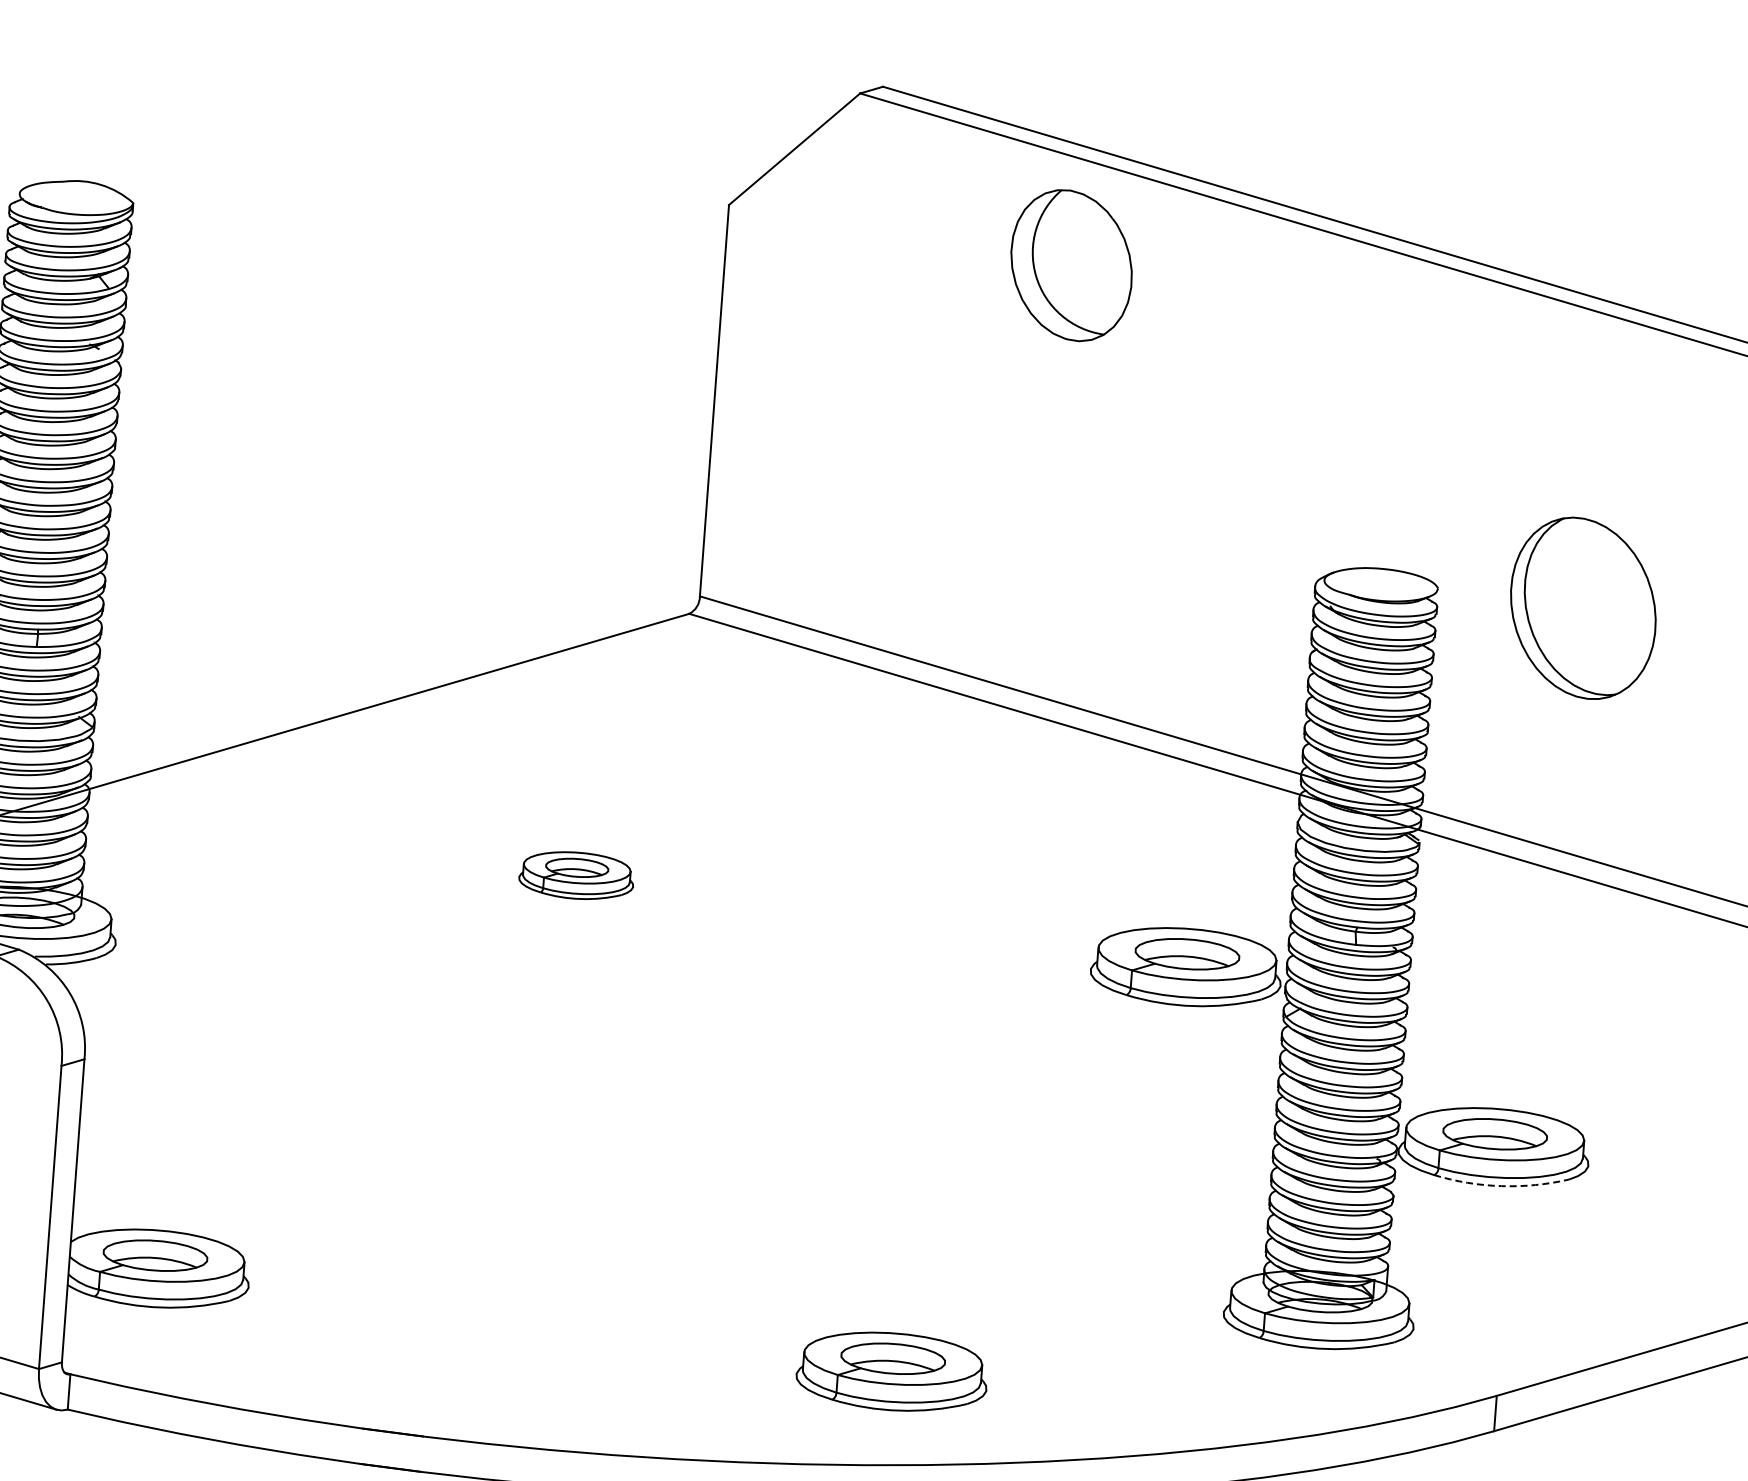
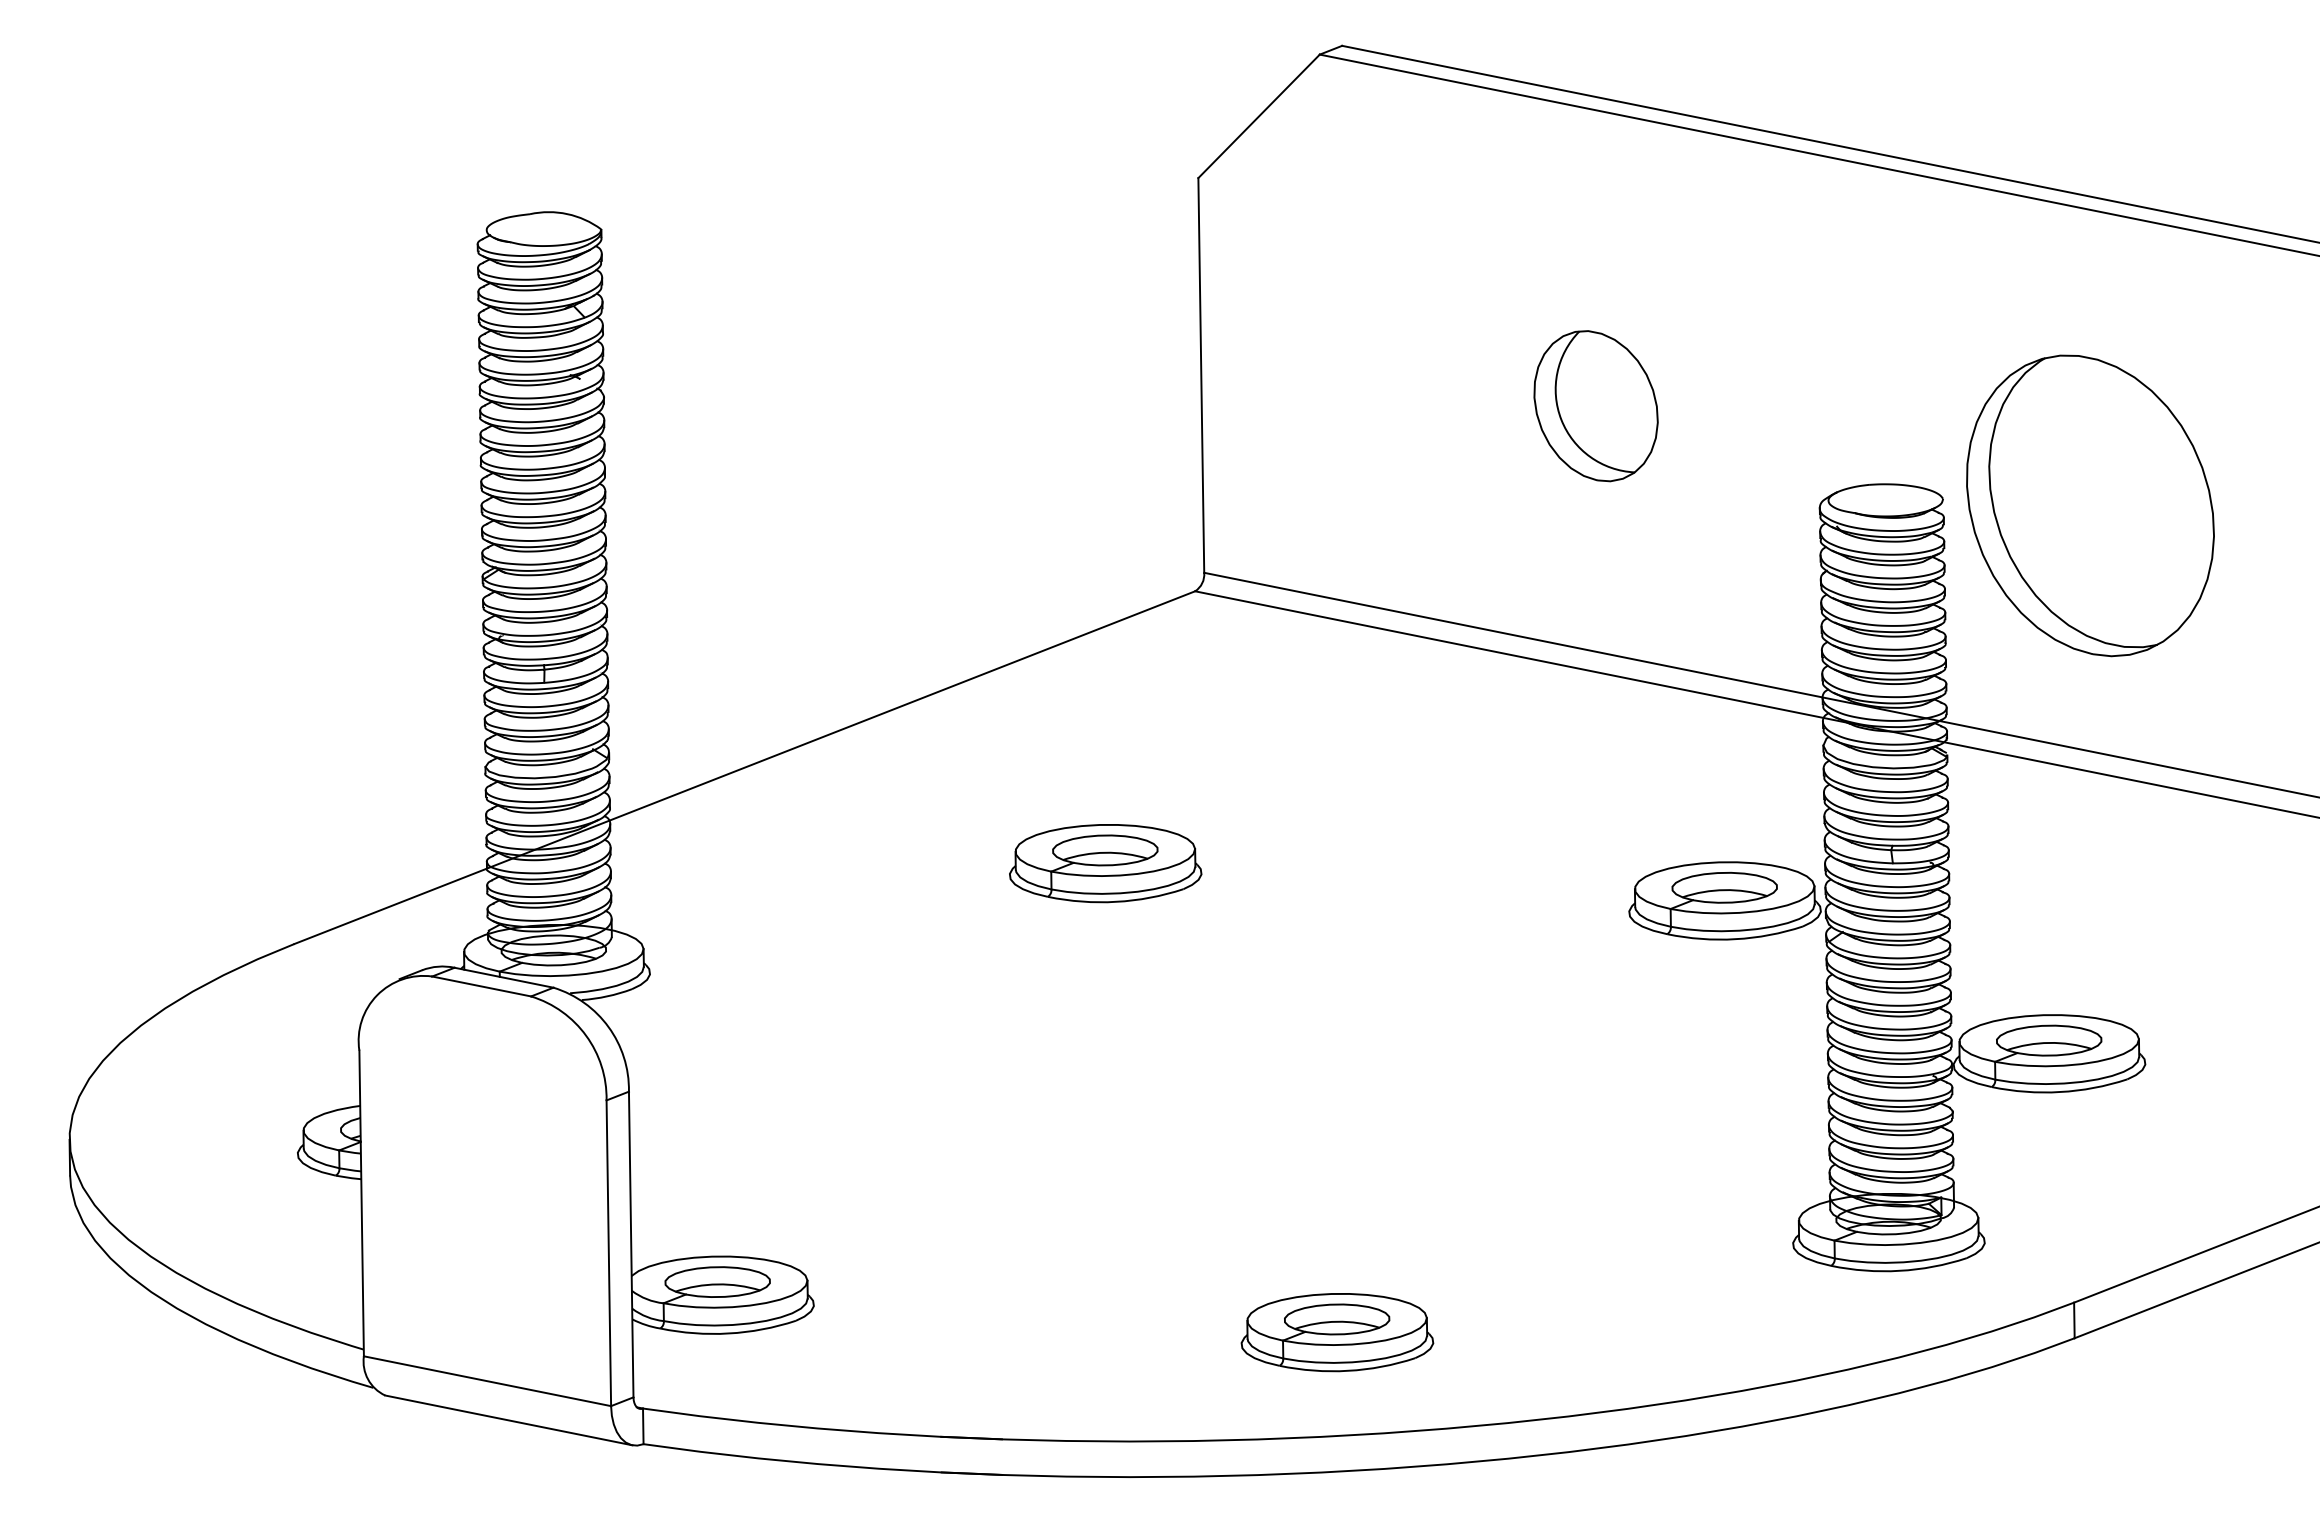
part: (1071, 265) -> (1595, 406), moved
part: (1583, 608) -> (2090, 505), size x1.67
part: (576, 875) -> (1105, 863), size x1.67
arc: (1501, 1186) -> (2060, 1092), dashed -> solid
part: (892, 1371) -> (1337, 1332), moved

